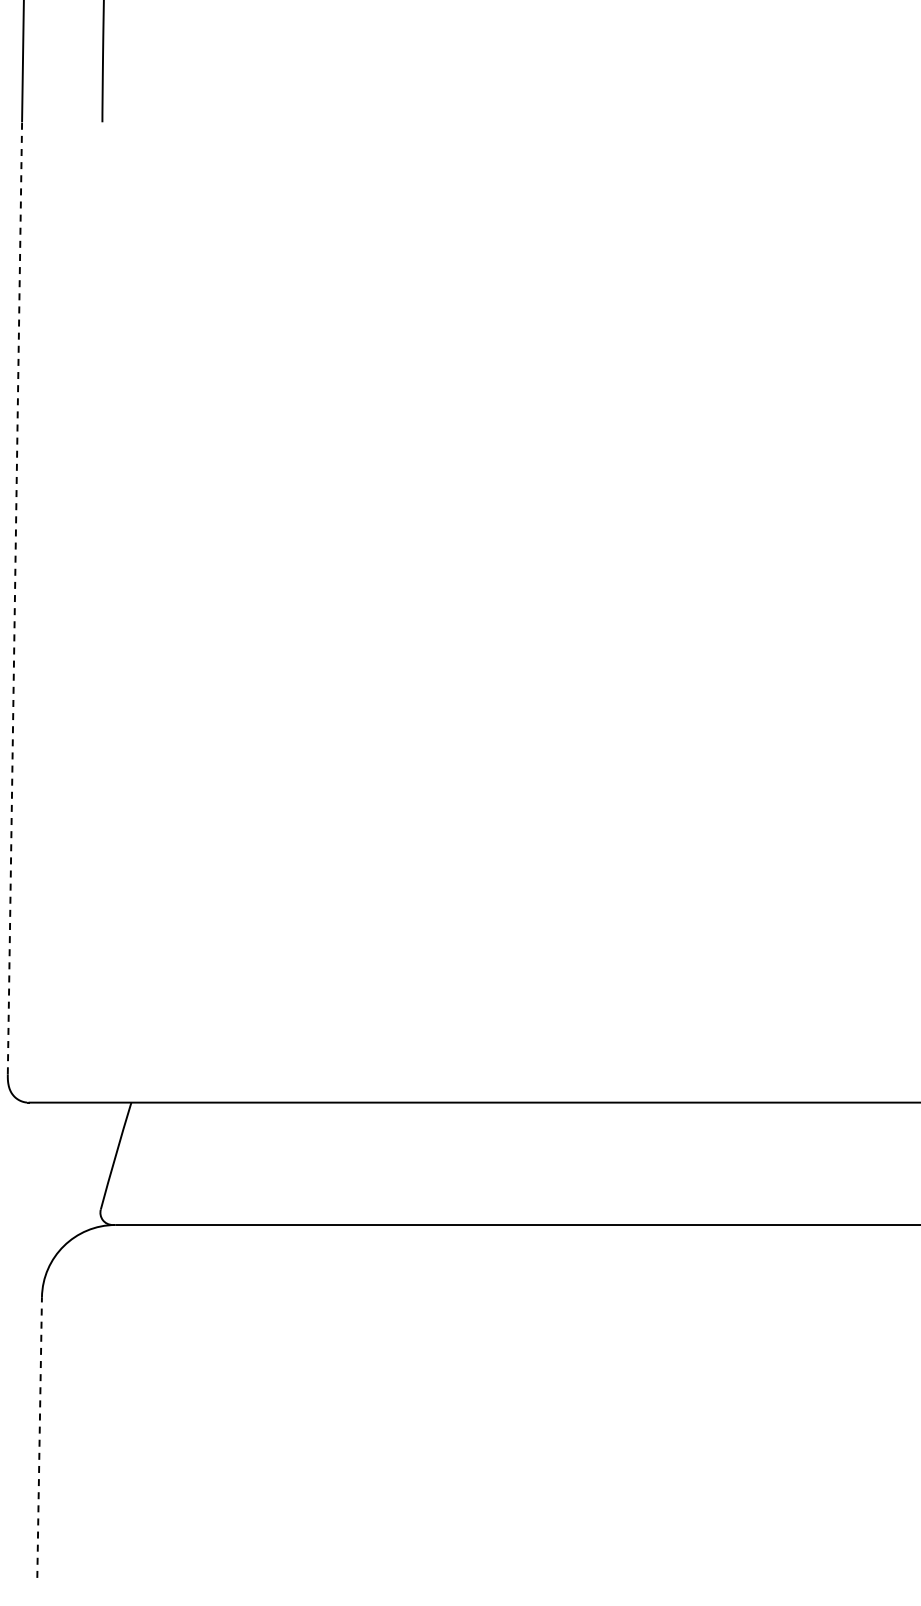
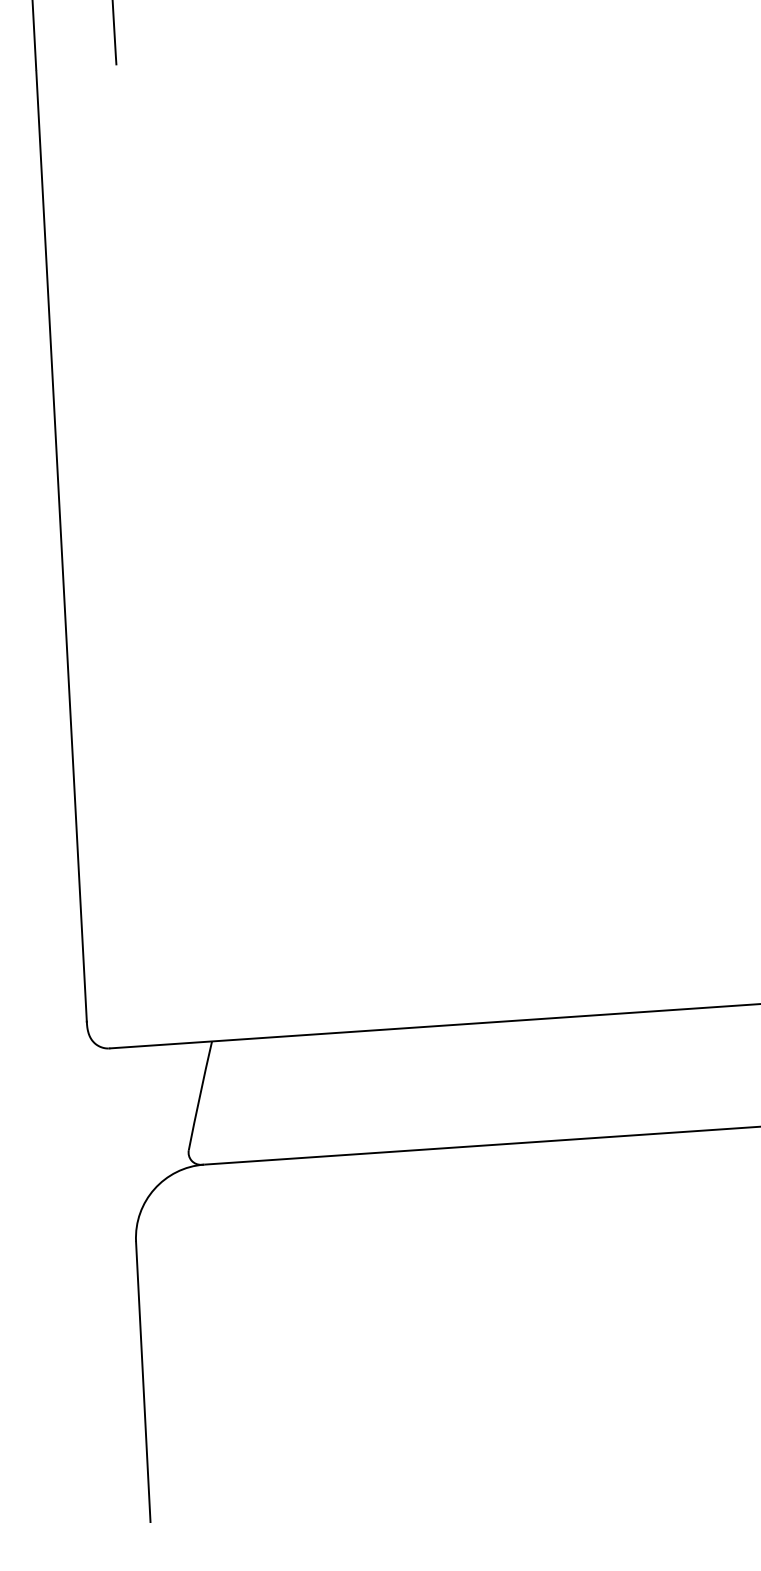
line: (14, 598) -> (61, 546), dashed -> solid
line: (39, 1437) -> (143, 1381), dashed -> solid

